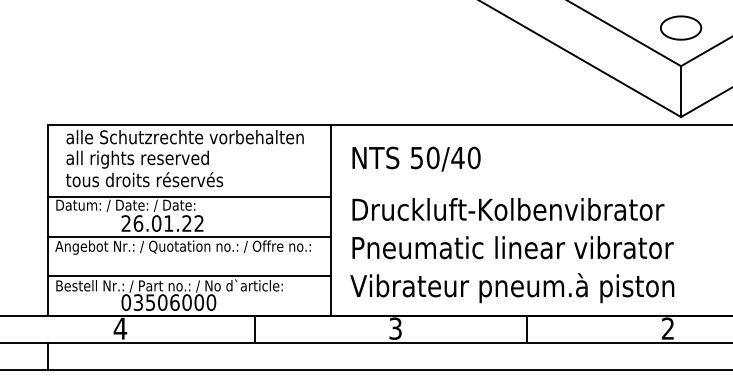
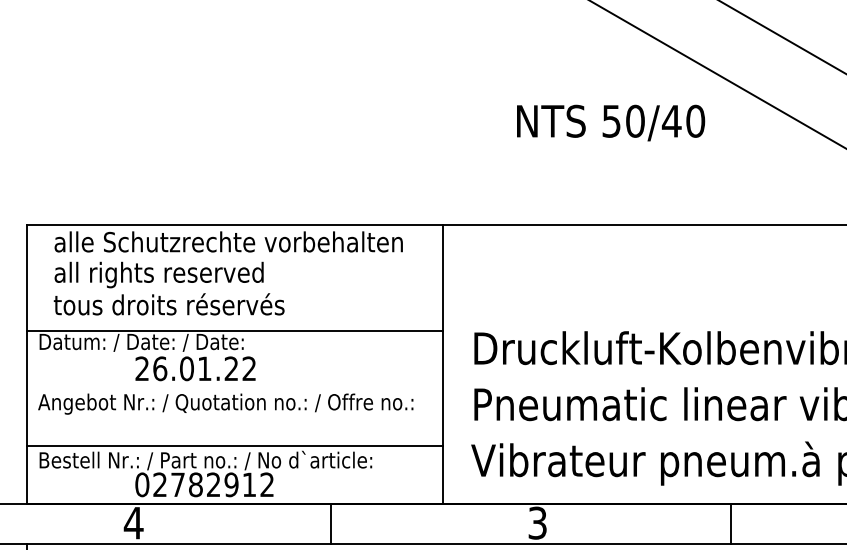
text: (416, 158) -> (610, 122), moved
line: (188, 236) -> (233, 387), removed
text: (174, 302) -> (213, 484), 03506000 -> 02782912

